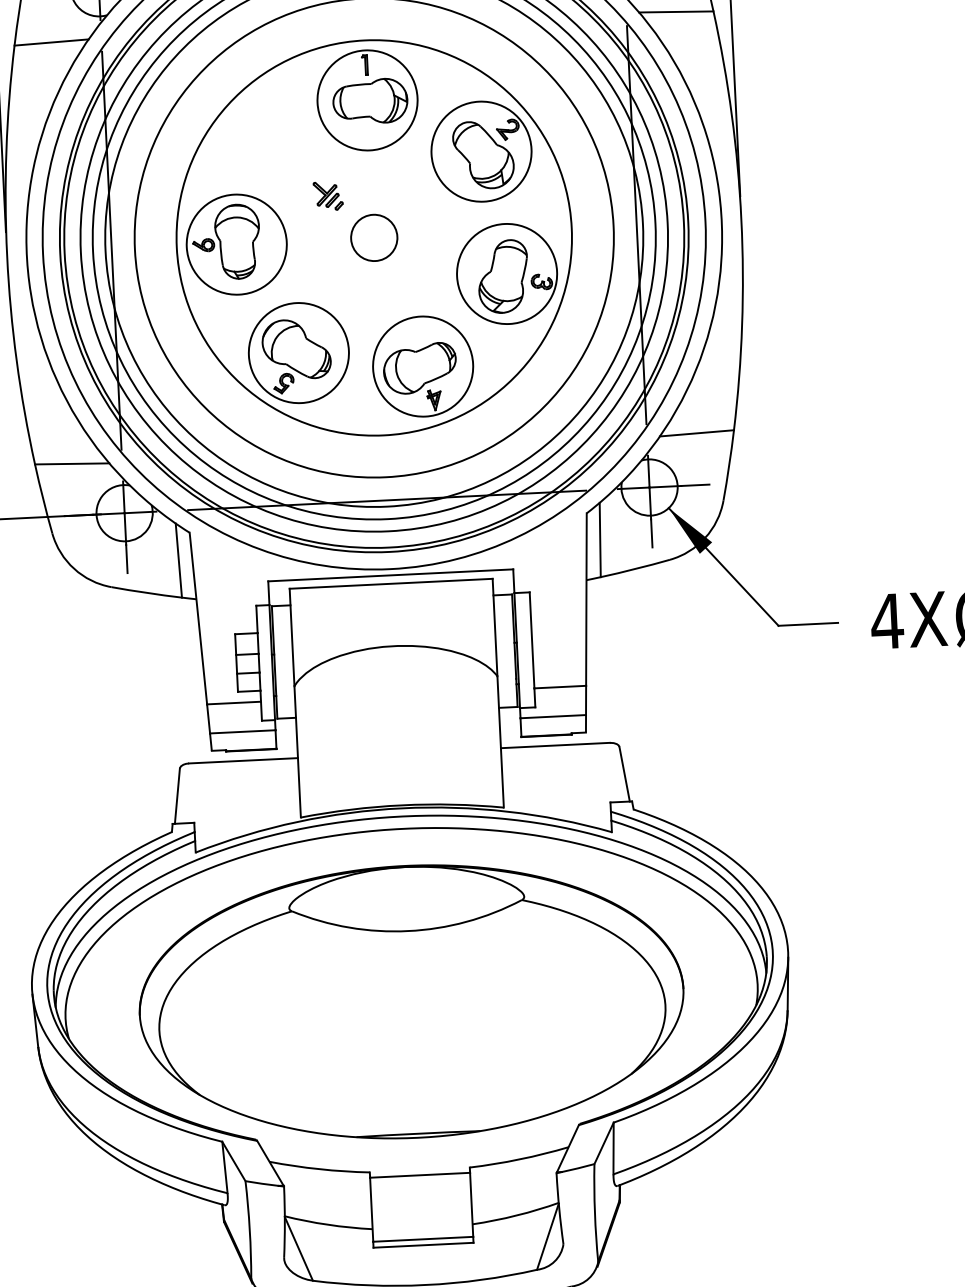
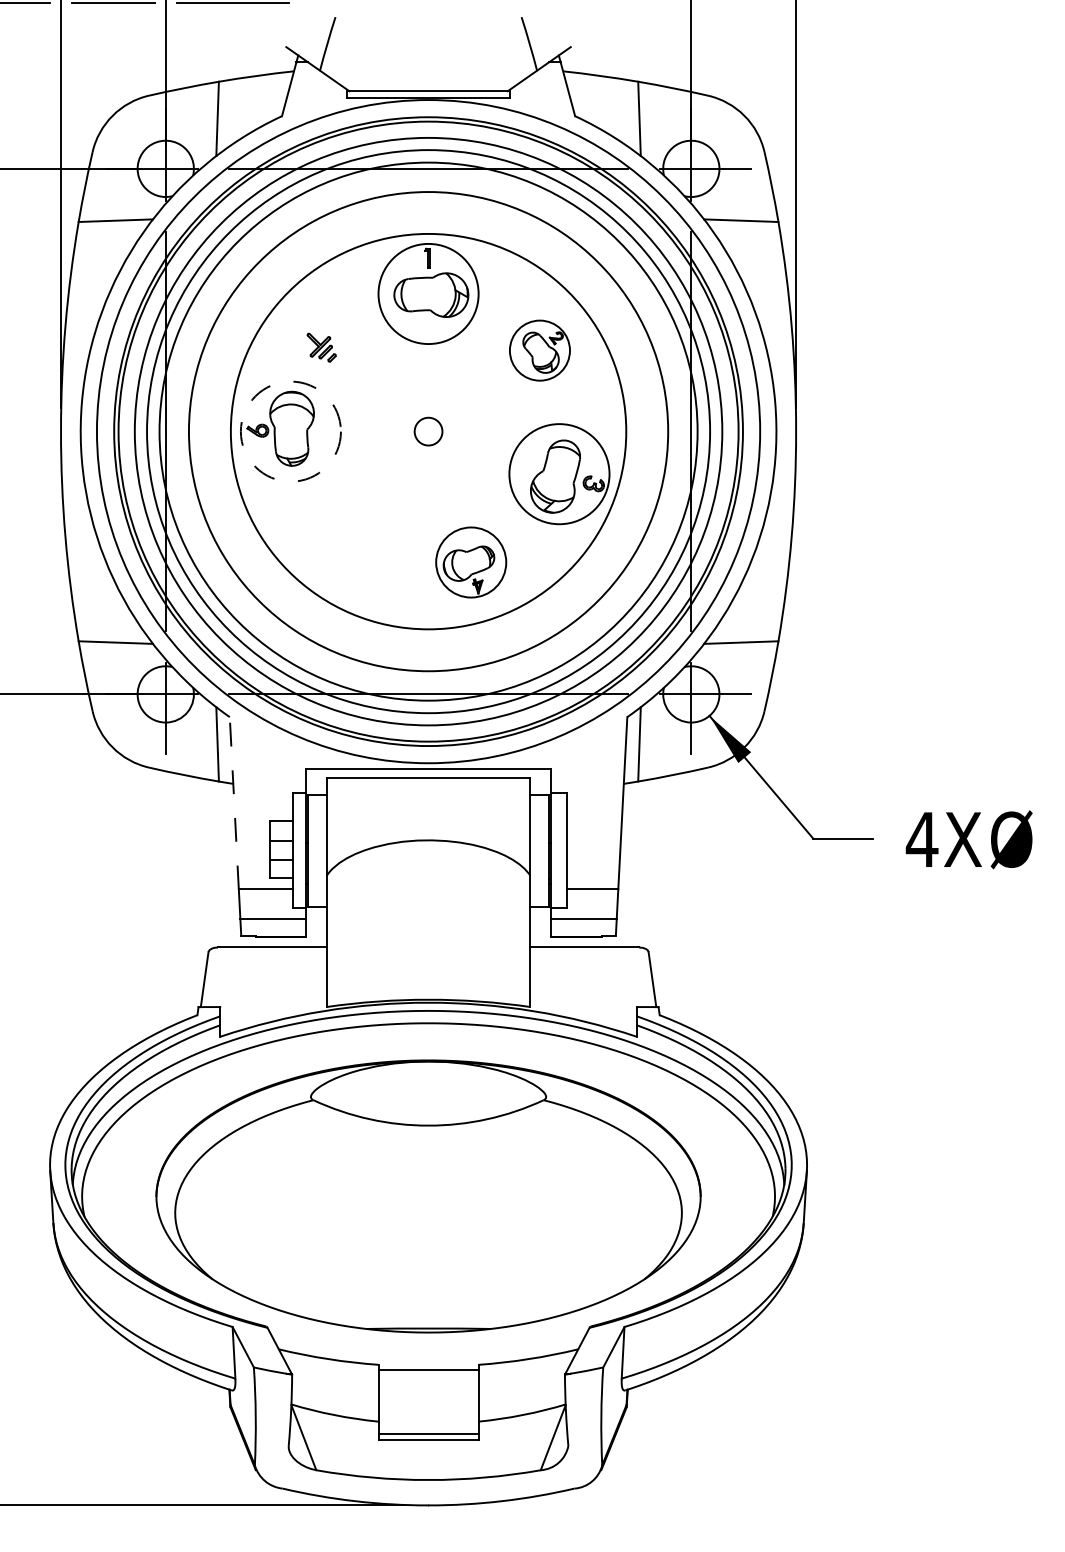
part: (481, 151) -> (539, 350), size x0.6
part: (328, 195) -> (321, 347), moved
circle: (374, 237) -> (428, 431), size x0.6
circle: (236, 244) -> (290, 431), solid -> dashed
part: (298, 352) -> (347, 542), removed
part: (423, 366) -> (471, 562), size x0.7
line: (198, 617) -> (234, 802), solid -> dashed

